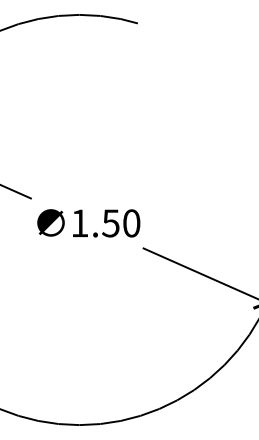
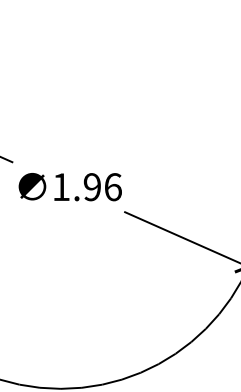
text: (121, 223) -> (102, 187), 1.50 -> 1.96

